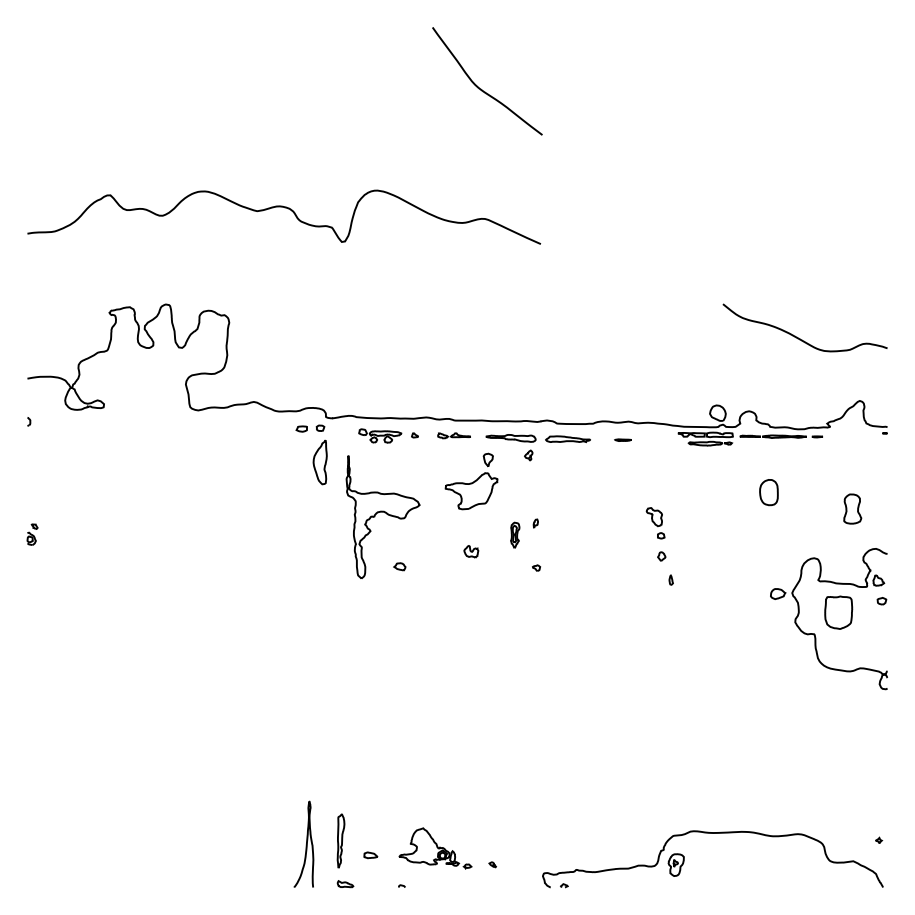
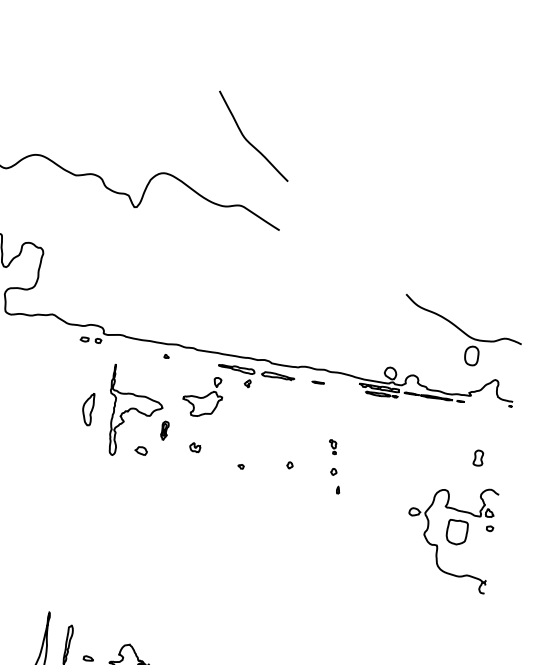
curve: (481, 88) -> (248, 140), moved
part: (380, 435) -> (141, 352), removed
part: (453, 435) -> (194, 360), removed
part: (319, 462) -> (87, 409), moved
part: (768, 492) -> (471, 355), moved
part: (852, 508) -> (478, 457), size x0.7
part: (535, 523) -> (245, 434), removed
part: (655, 523) -> (332, 447), size x0.6
part: (515, 534) -> (165, 430), moved
part: (601, 556) -> (289, 465), added
part: (399, 566) -> (141, 450), size x1.4

